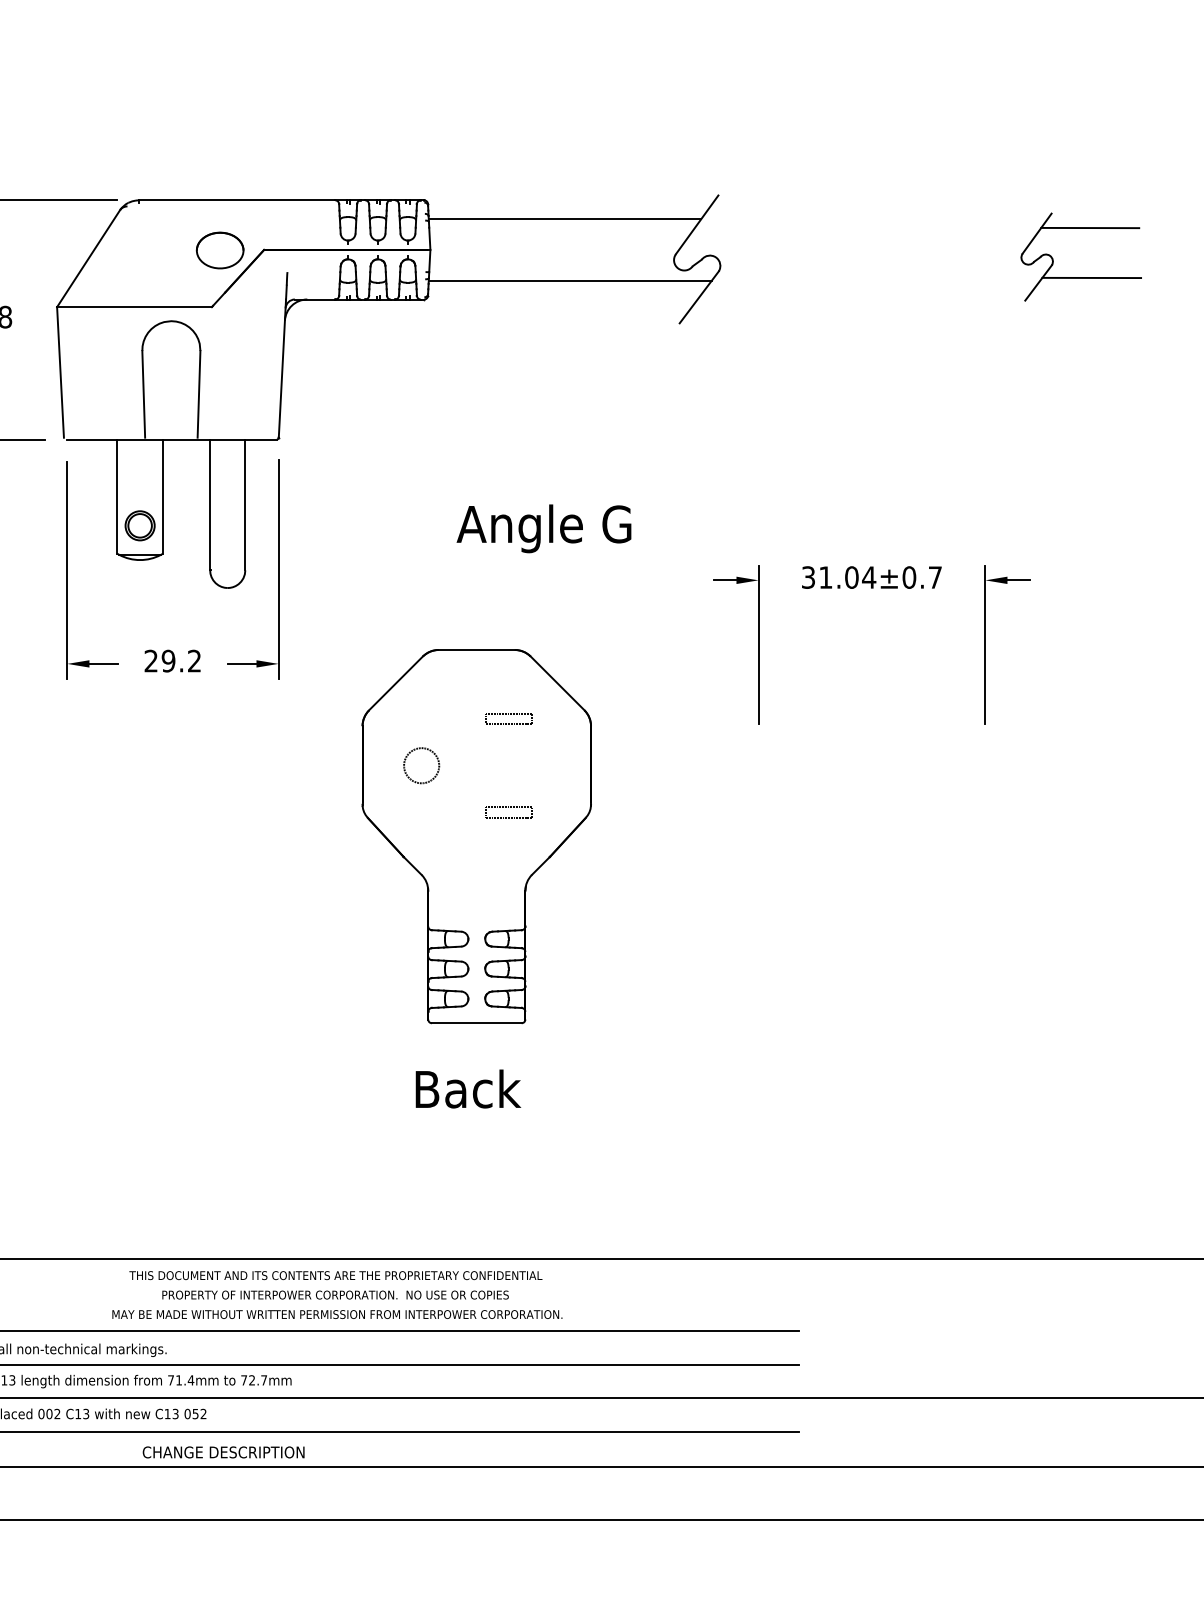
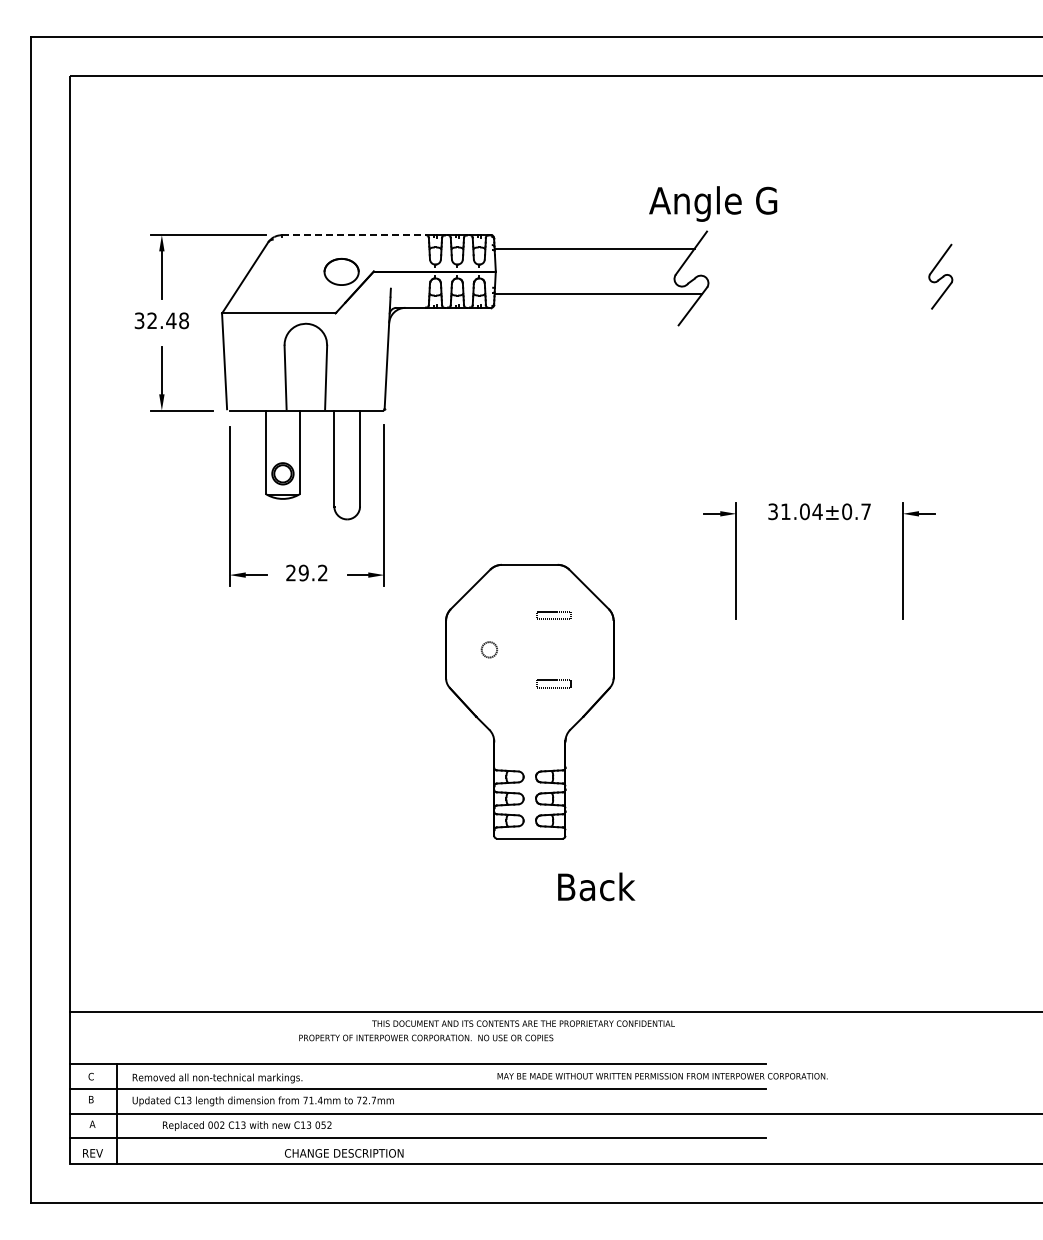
line: (237, 200) -> (354, 235), solid -> dashed
line: (1089, 228) -> (979, 255), removed
line: (1091, 278) -> (980, 292), removed
text: (544, 528) -> (713, 203), moved
circle: (421, 765) -> (489, 649), size x0.6
text: (468, 1088) -> (596, 886), moved
text: (335, 1275) -> (523, 1023), moved
text: (337, 1314) -> (662, 1076), moved

